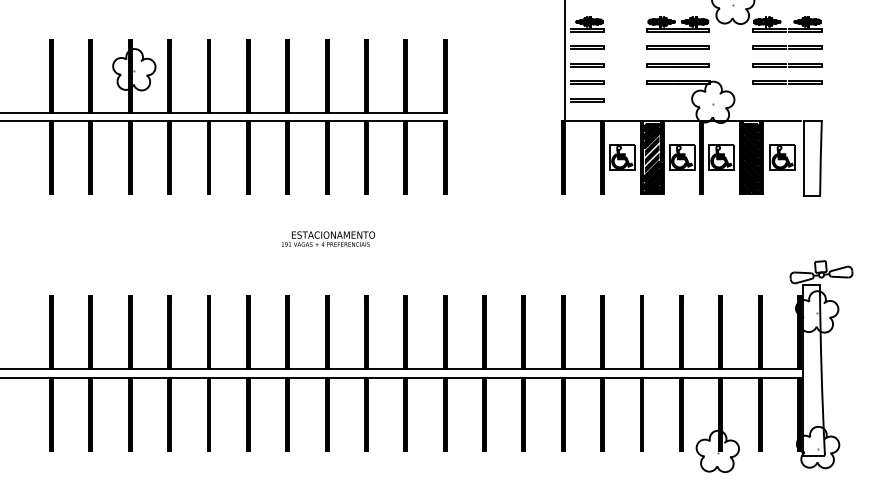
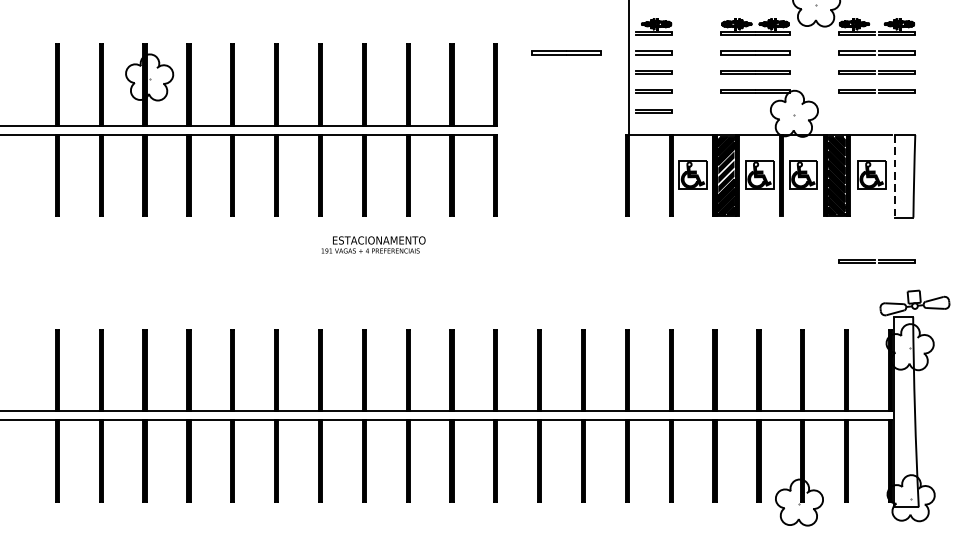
line: (507, 46) -> (565, 51), added
line: (803, 158) -> (894, 176), solid -> dashed
line: (786, 233) -> (875, 259), added
text: (328, 238) -> (373, 244), moved

